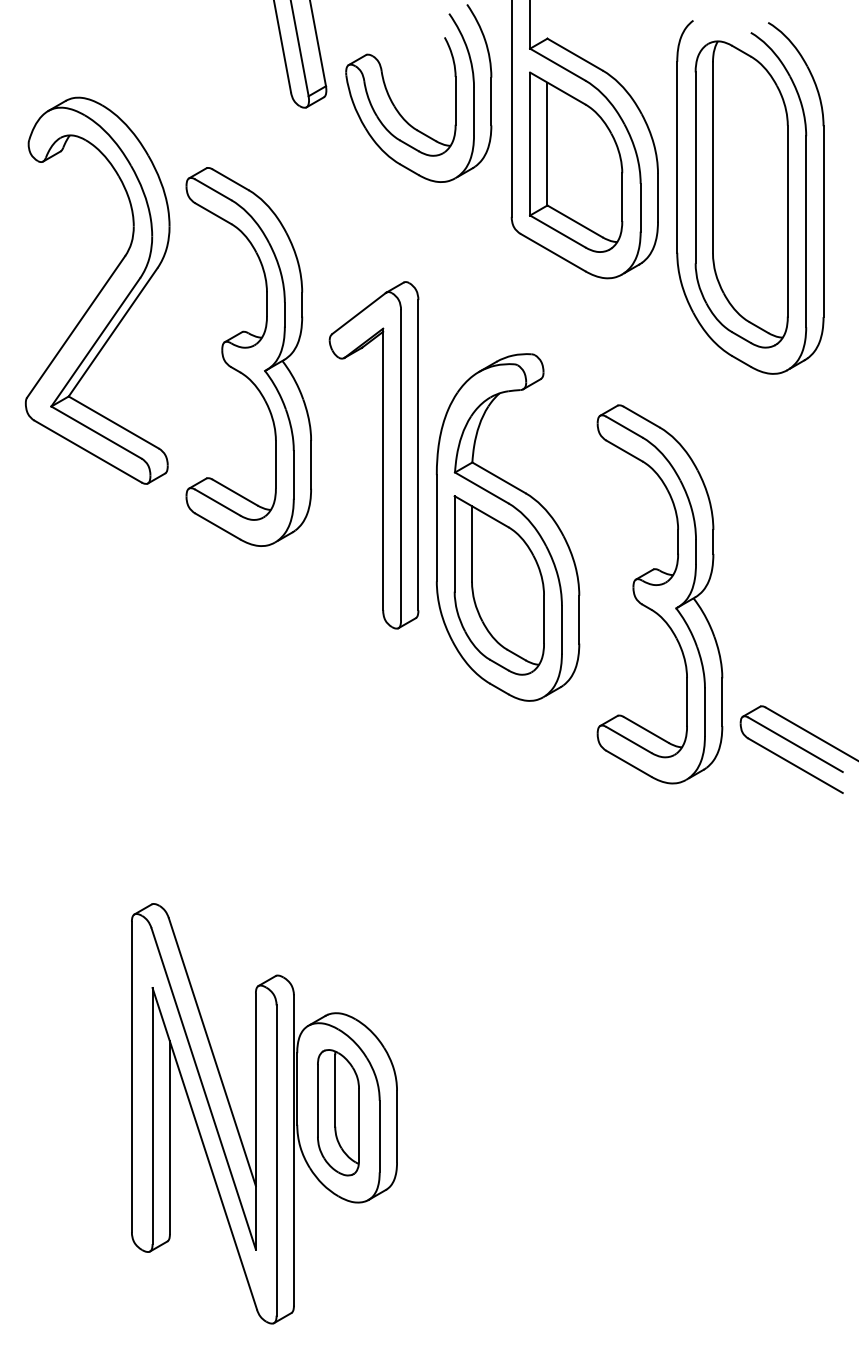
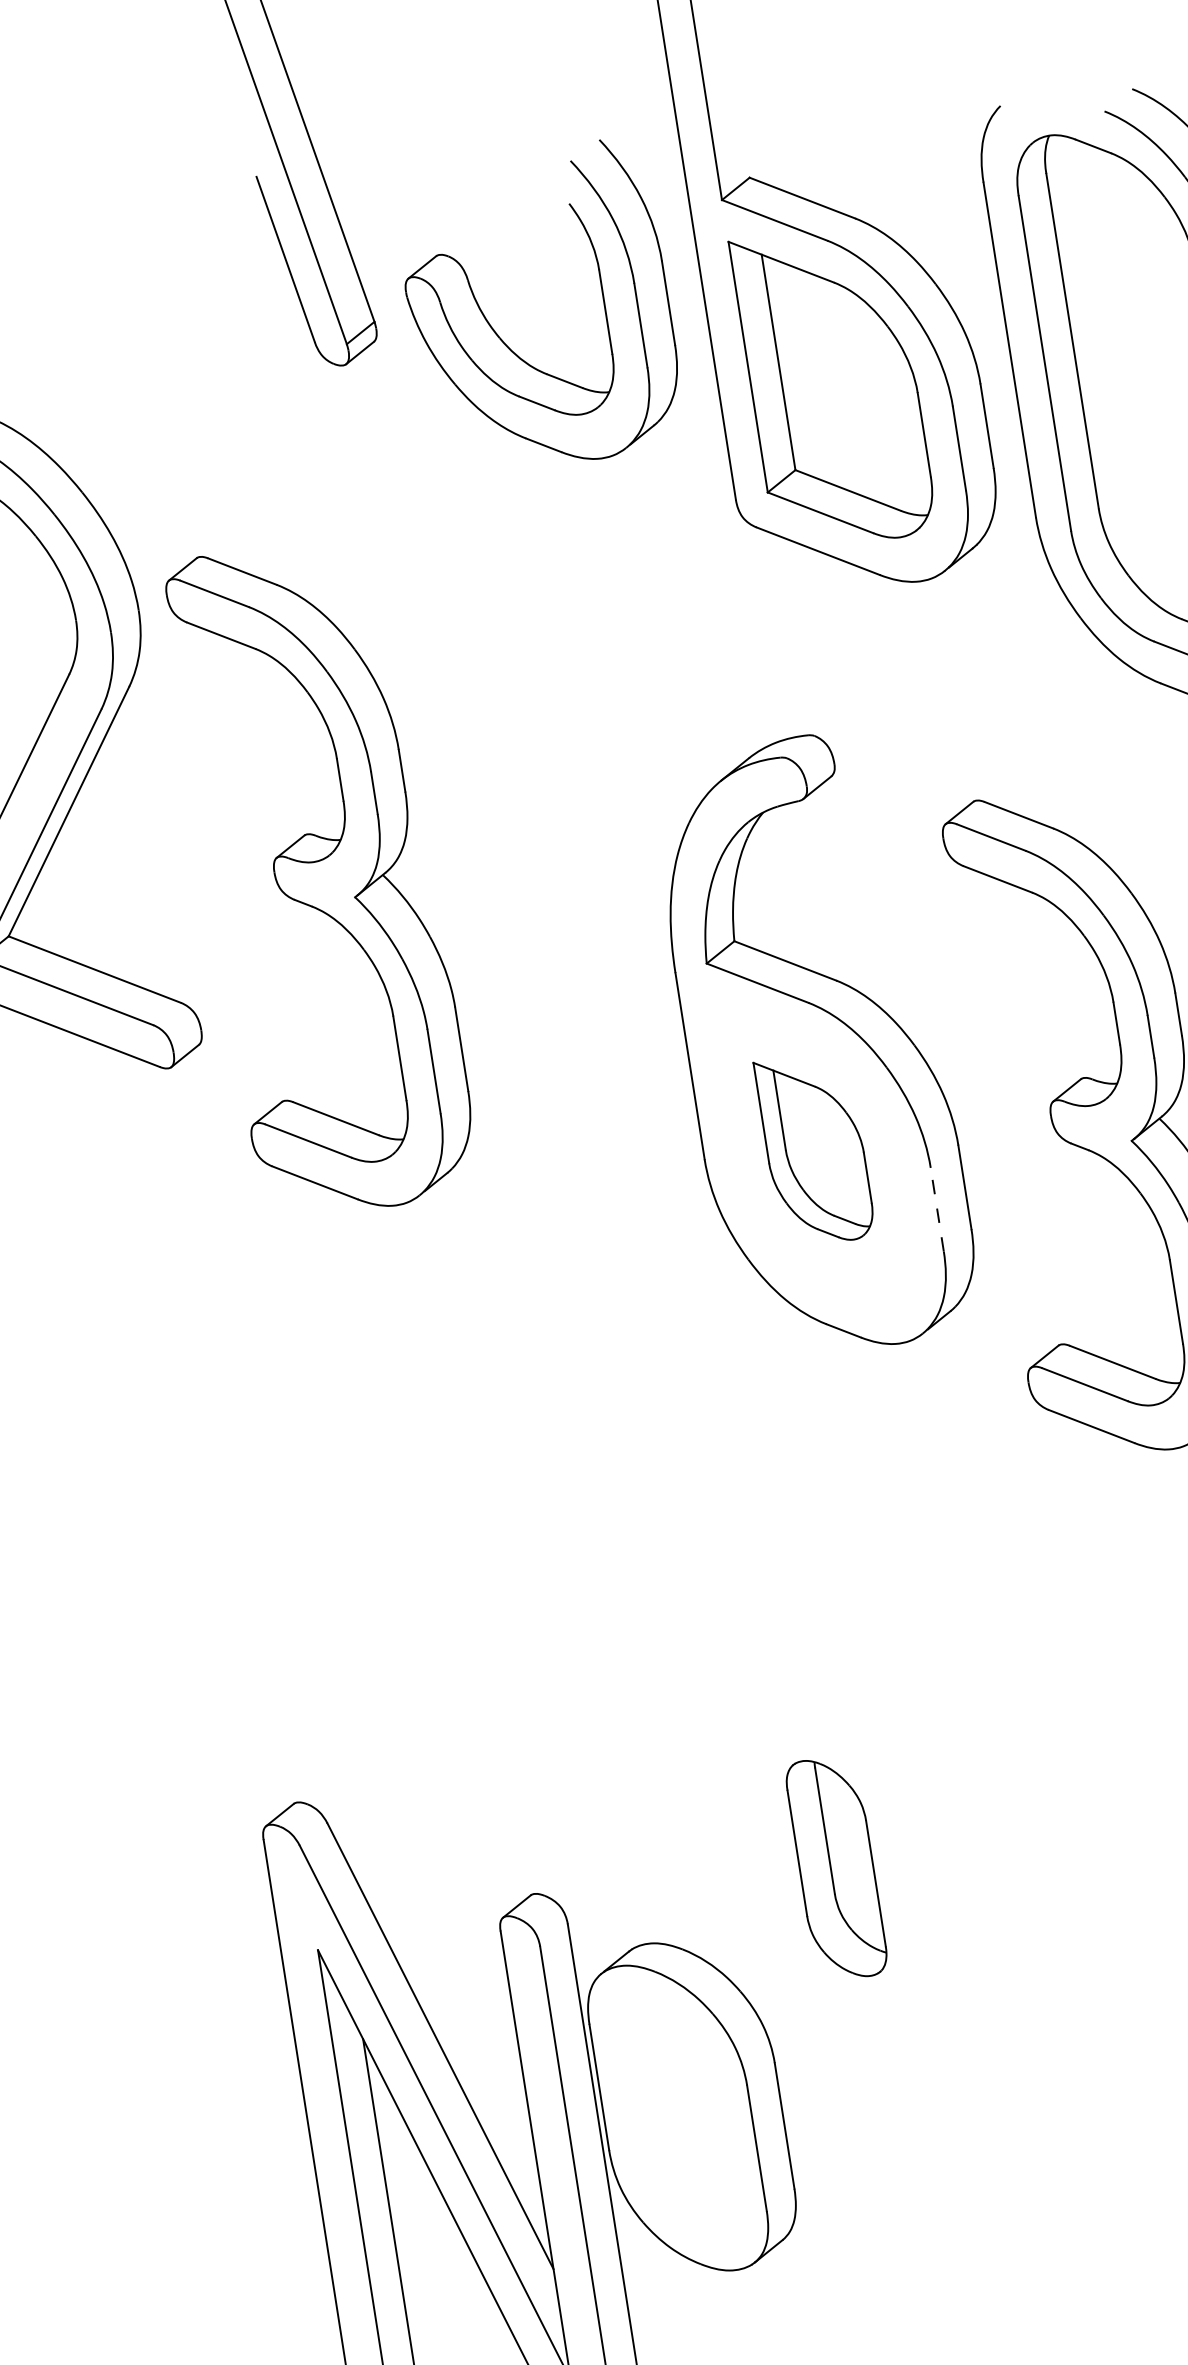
part: (248, 356) -> (322, 876), moved
part: (382, 455) -> (574, 953), removed
part: (498, 585) -> (813, 1149), size x0.6
line: (561, 629) -> (936, 1209), solid -> dashed
part: (338, 1112) -> (836, 1868), moved

